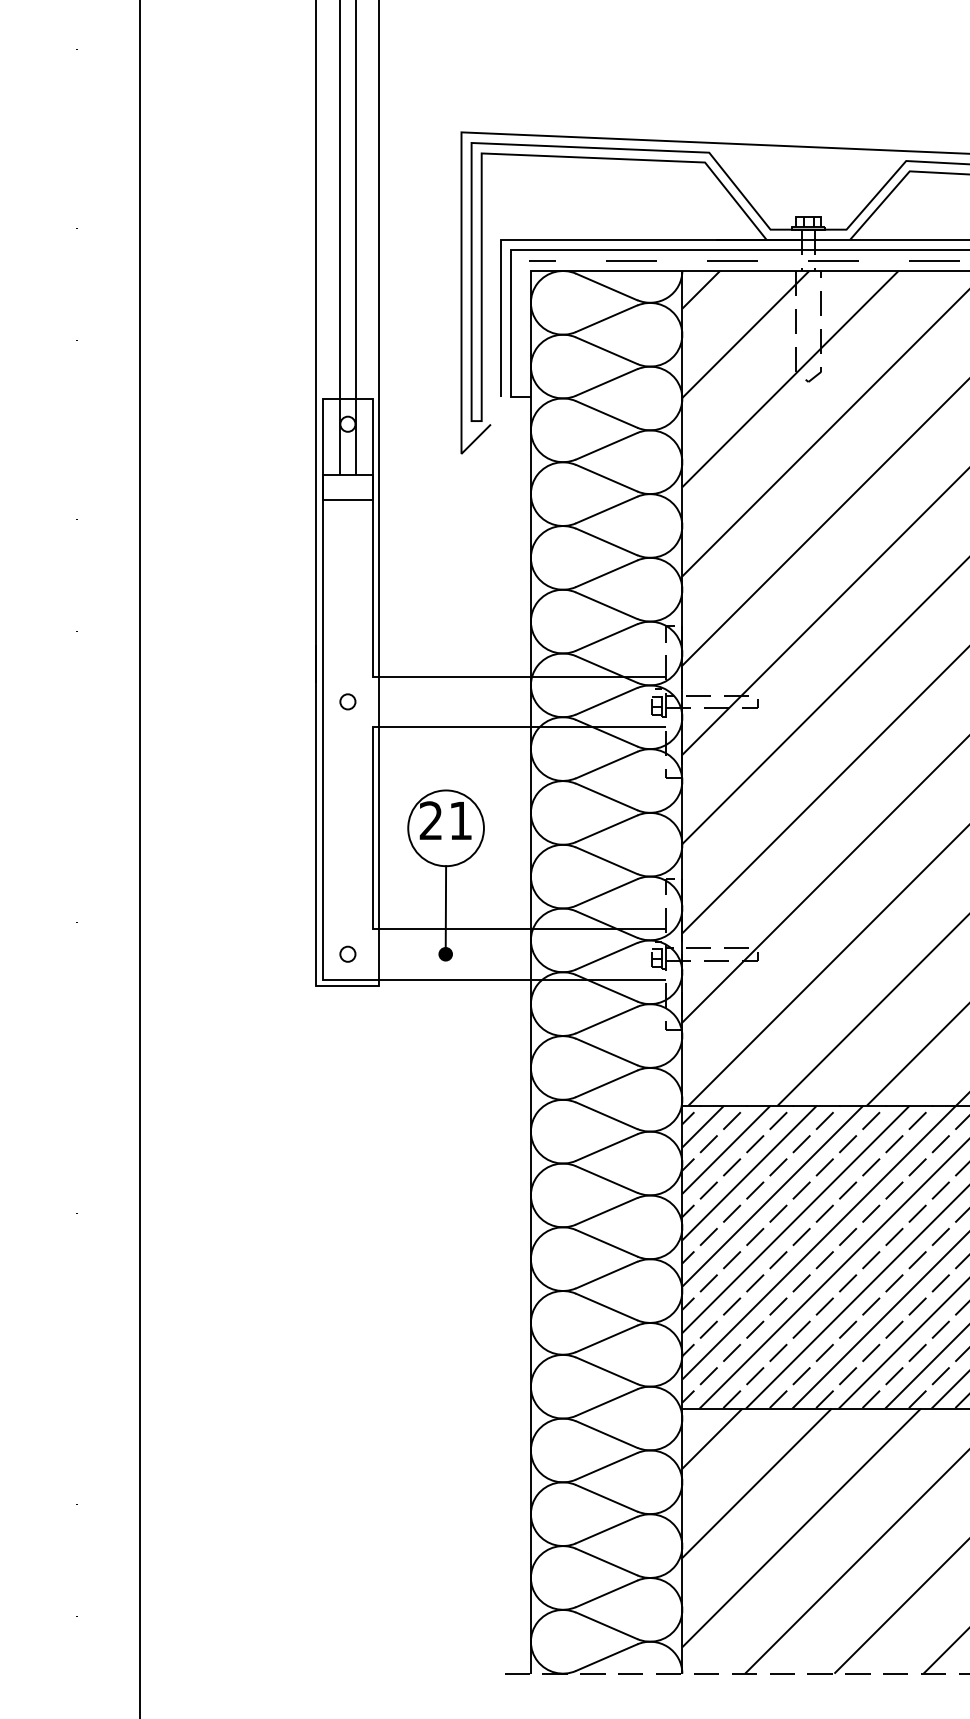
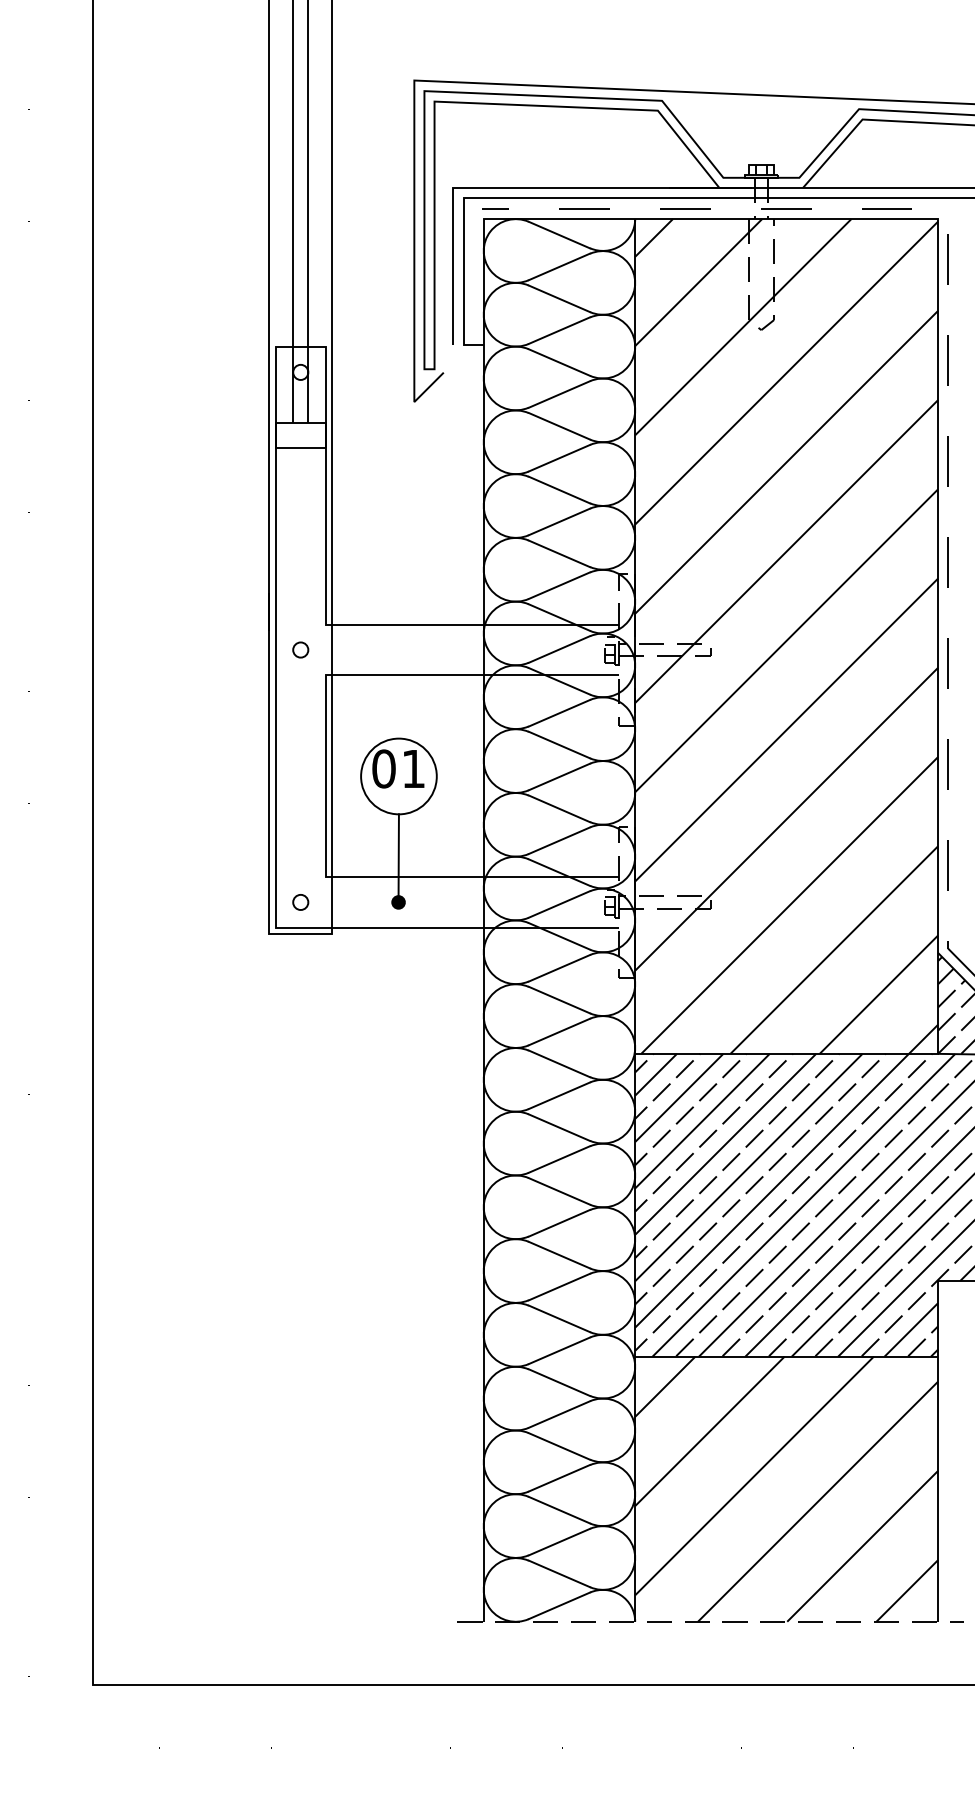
text: (430, 820) -> (383, 768), 21 -> 01

